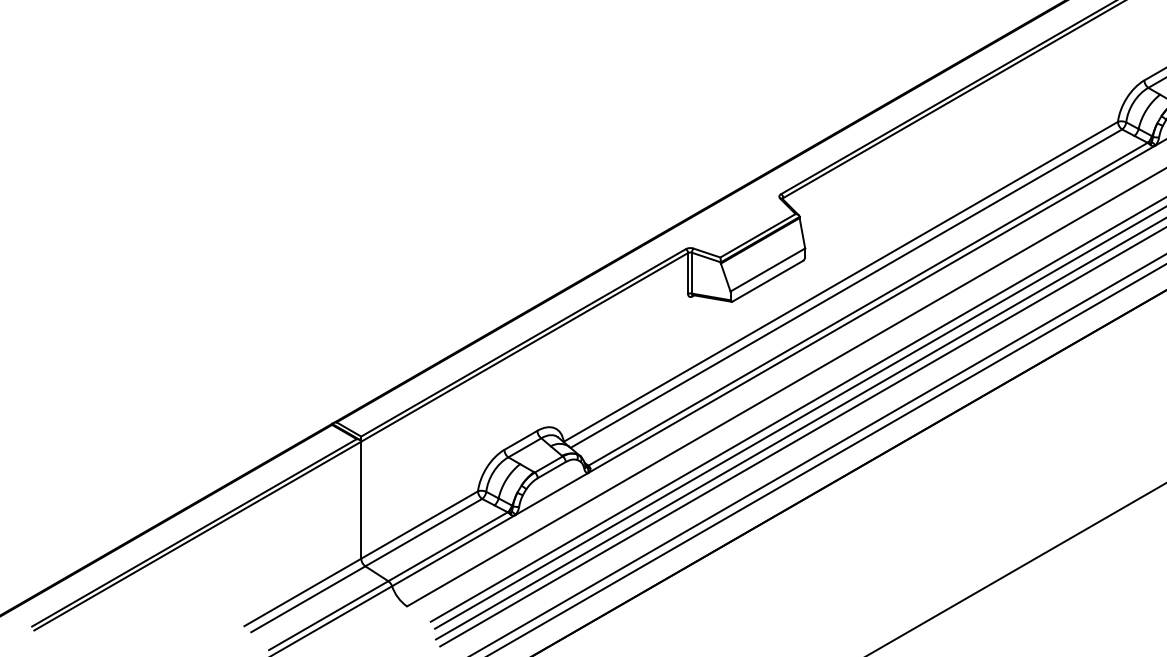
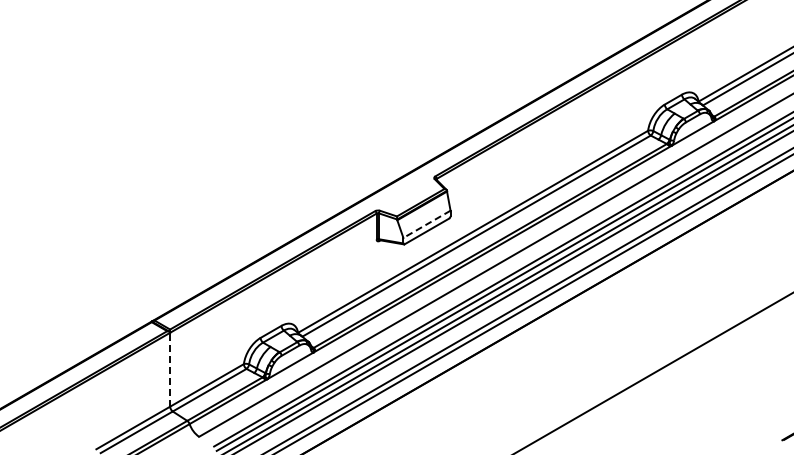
line: (767, 270) -> (426, 224), solid -> dashed
line: (361, 499) -> (170, 369), solid -> dashed

